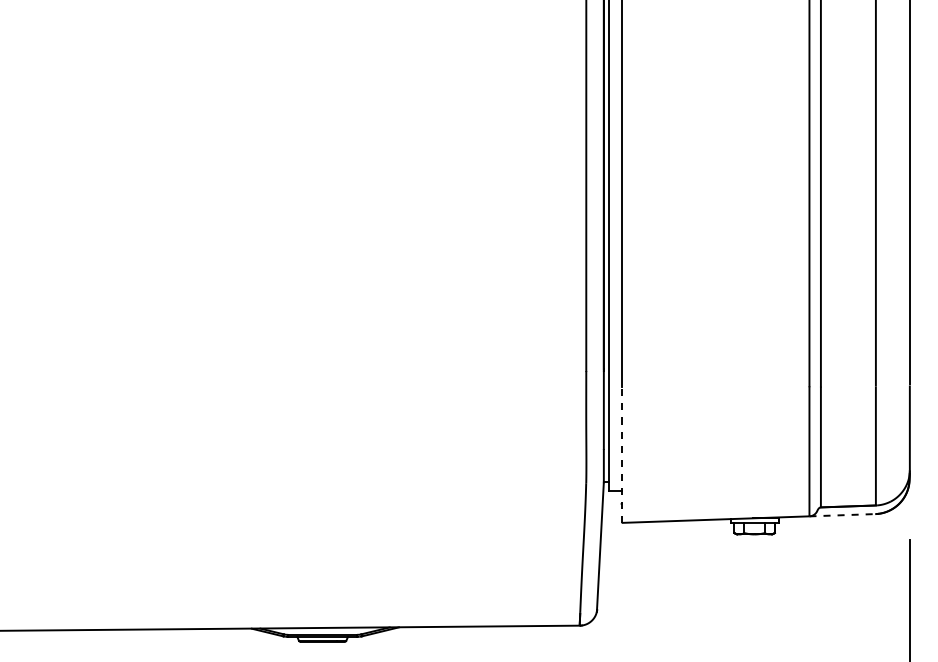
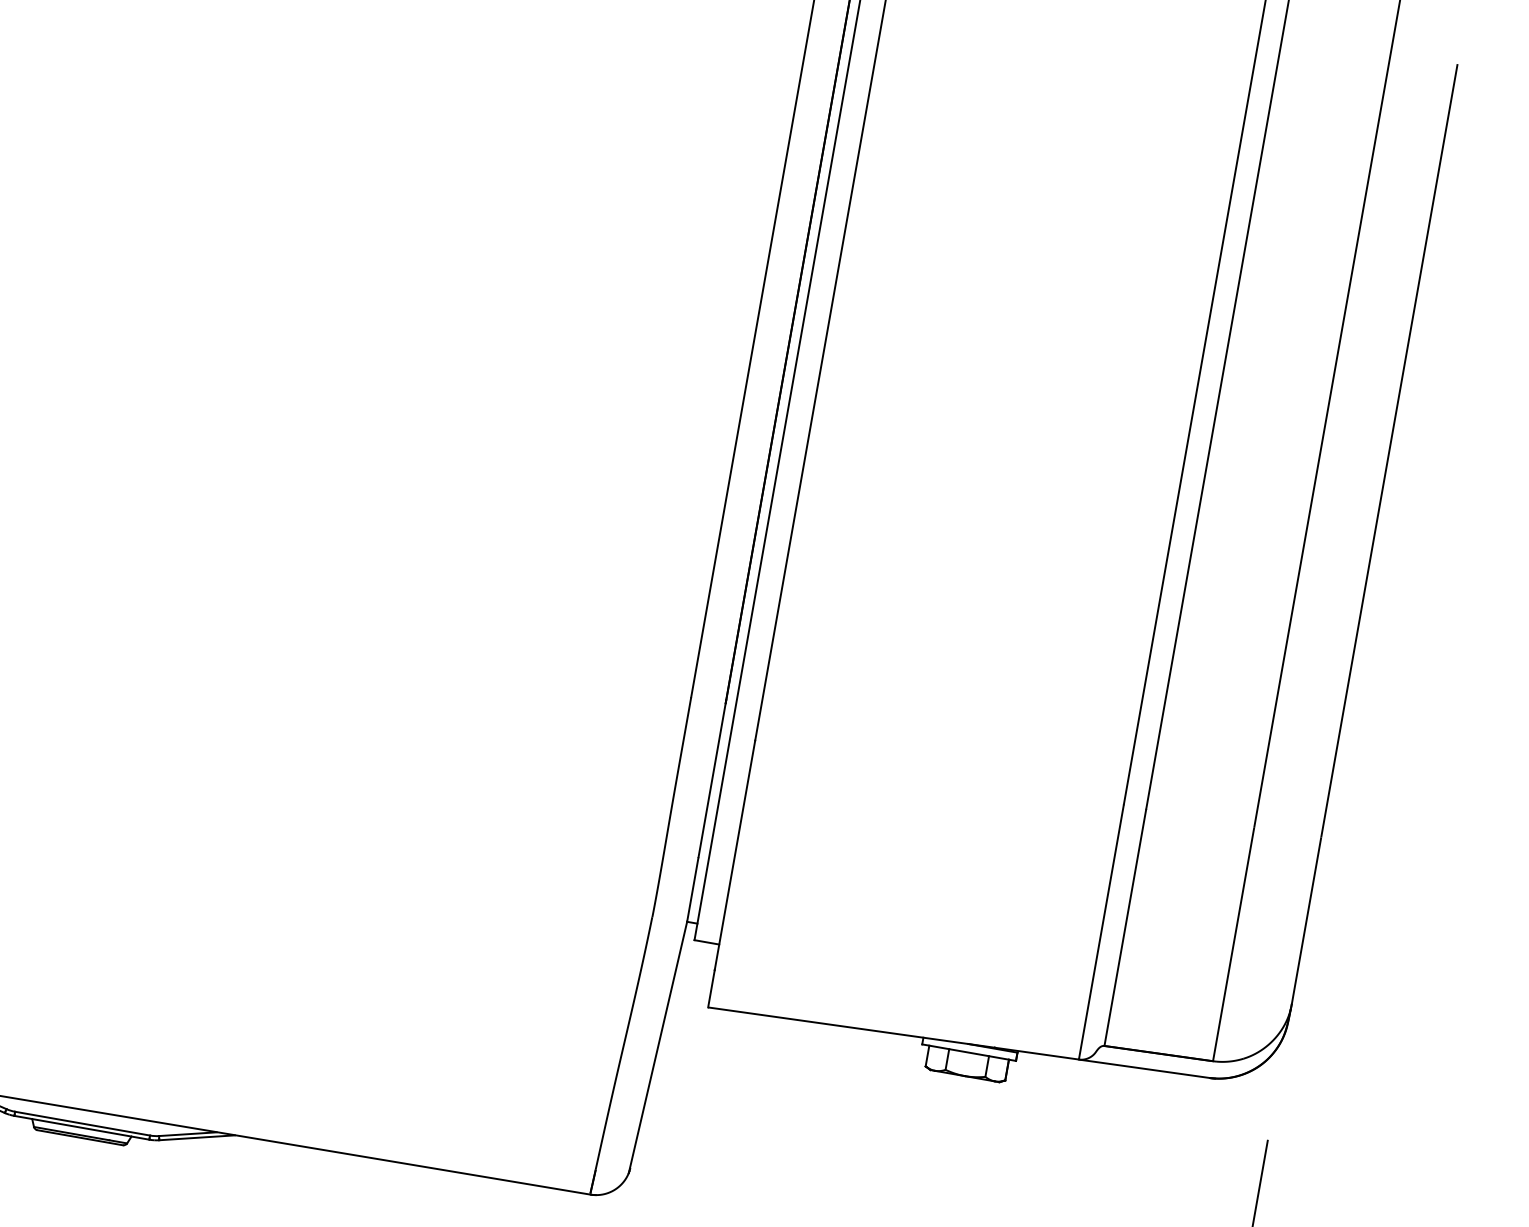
line: (621, 454) -> (731, 873), dashed -> solid
line: (843, 515) -> (1146, 1069), dashed -> solid

